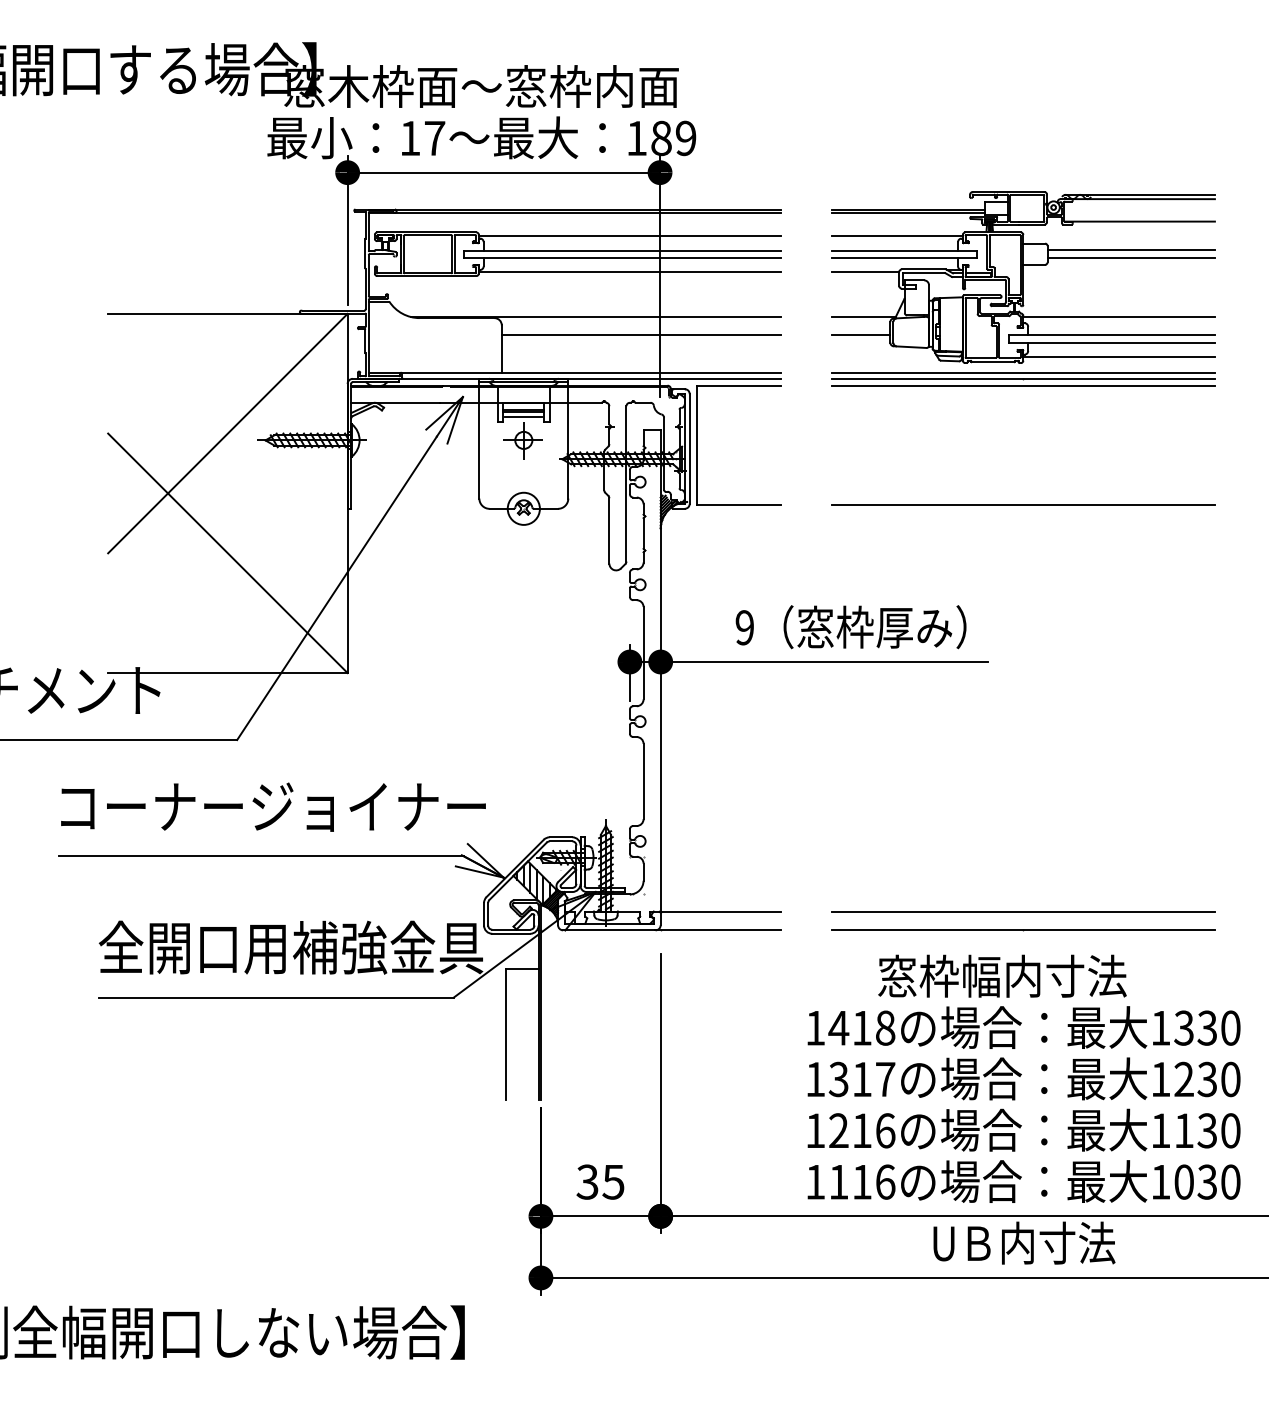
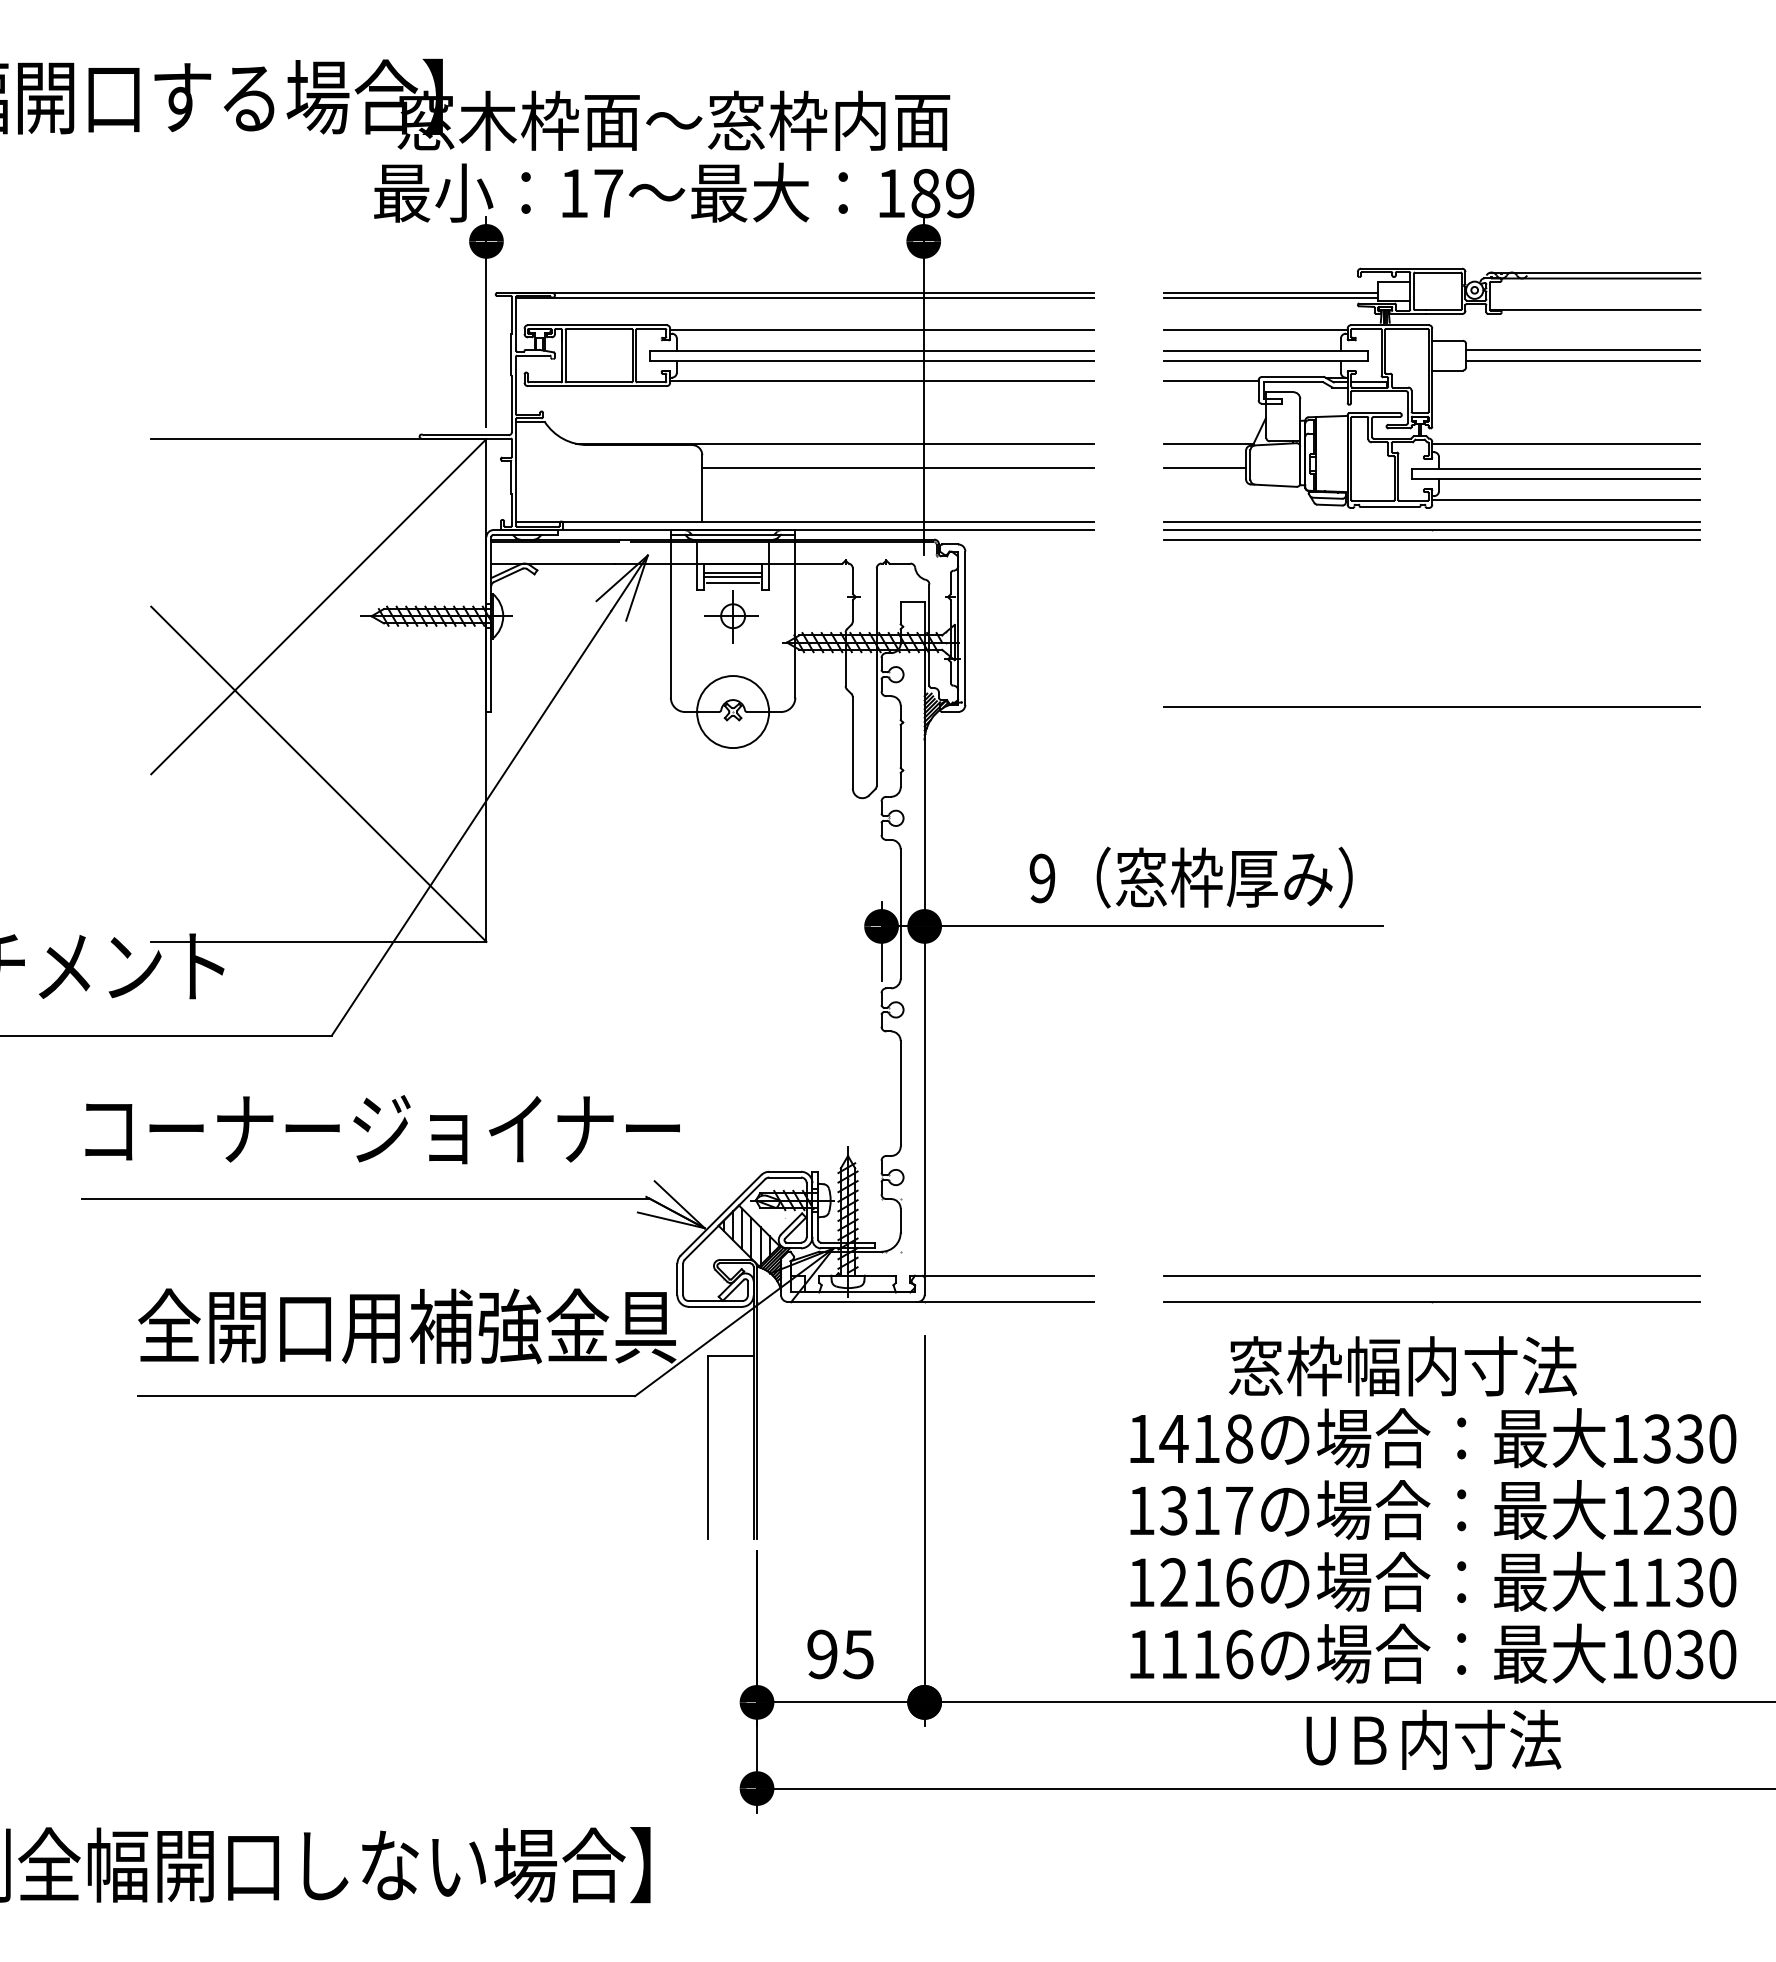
line: (503, 172) -> (704, 241), removed
part: (697, 445) -> (975, 623), removed
circle: (523, 508) -> (732, 711), size x1.6
text: (586, 1182) -> (821, 1654), 35 -> 95

